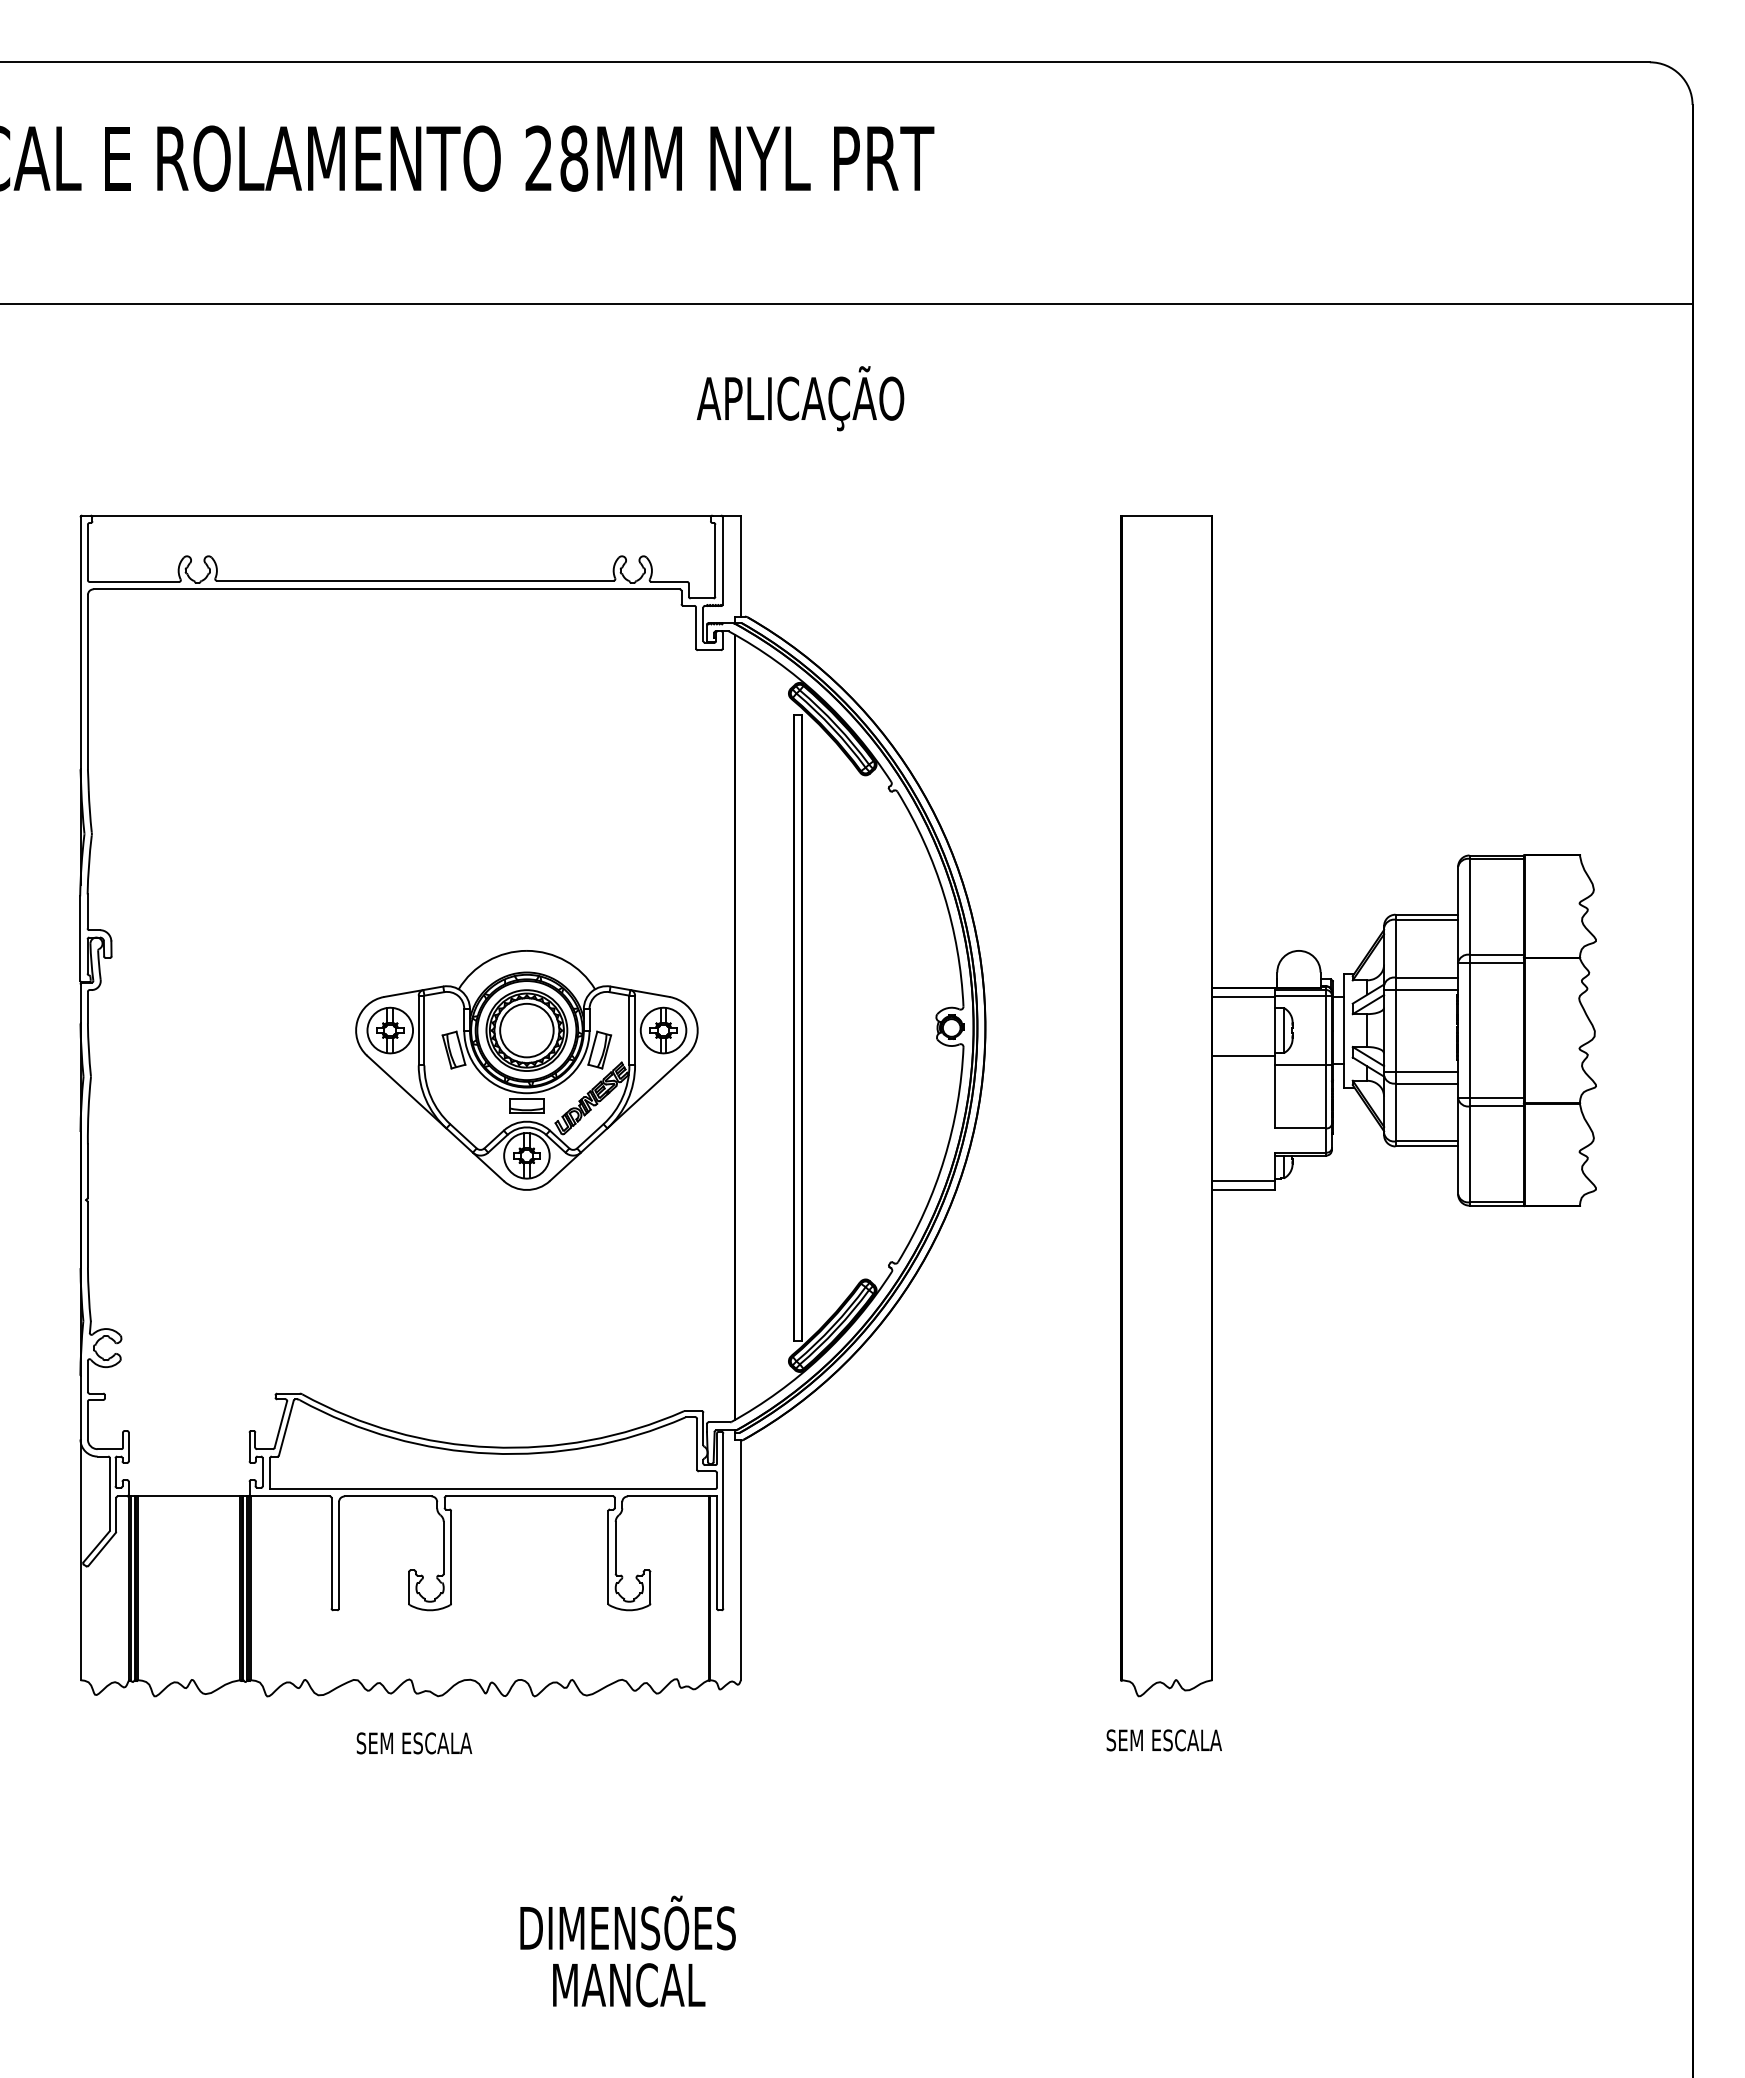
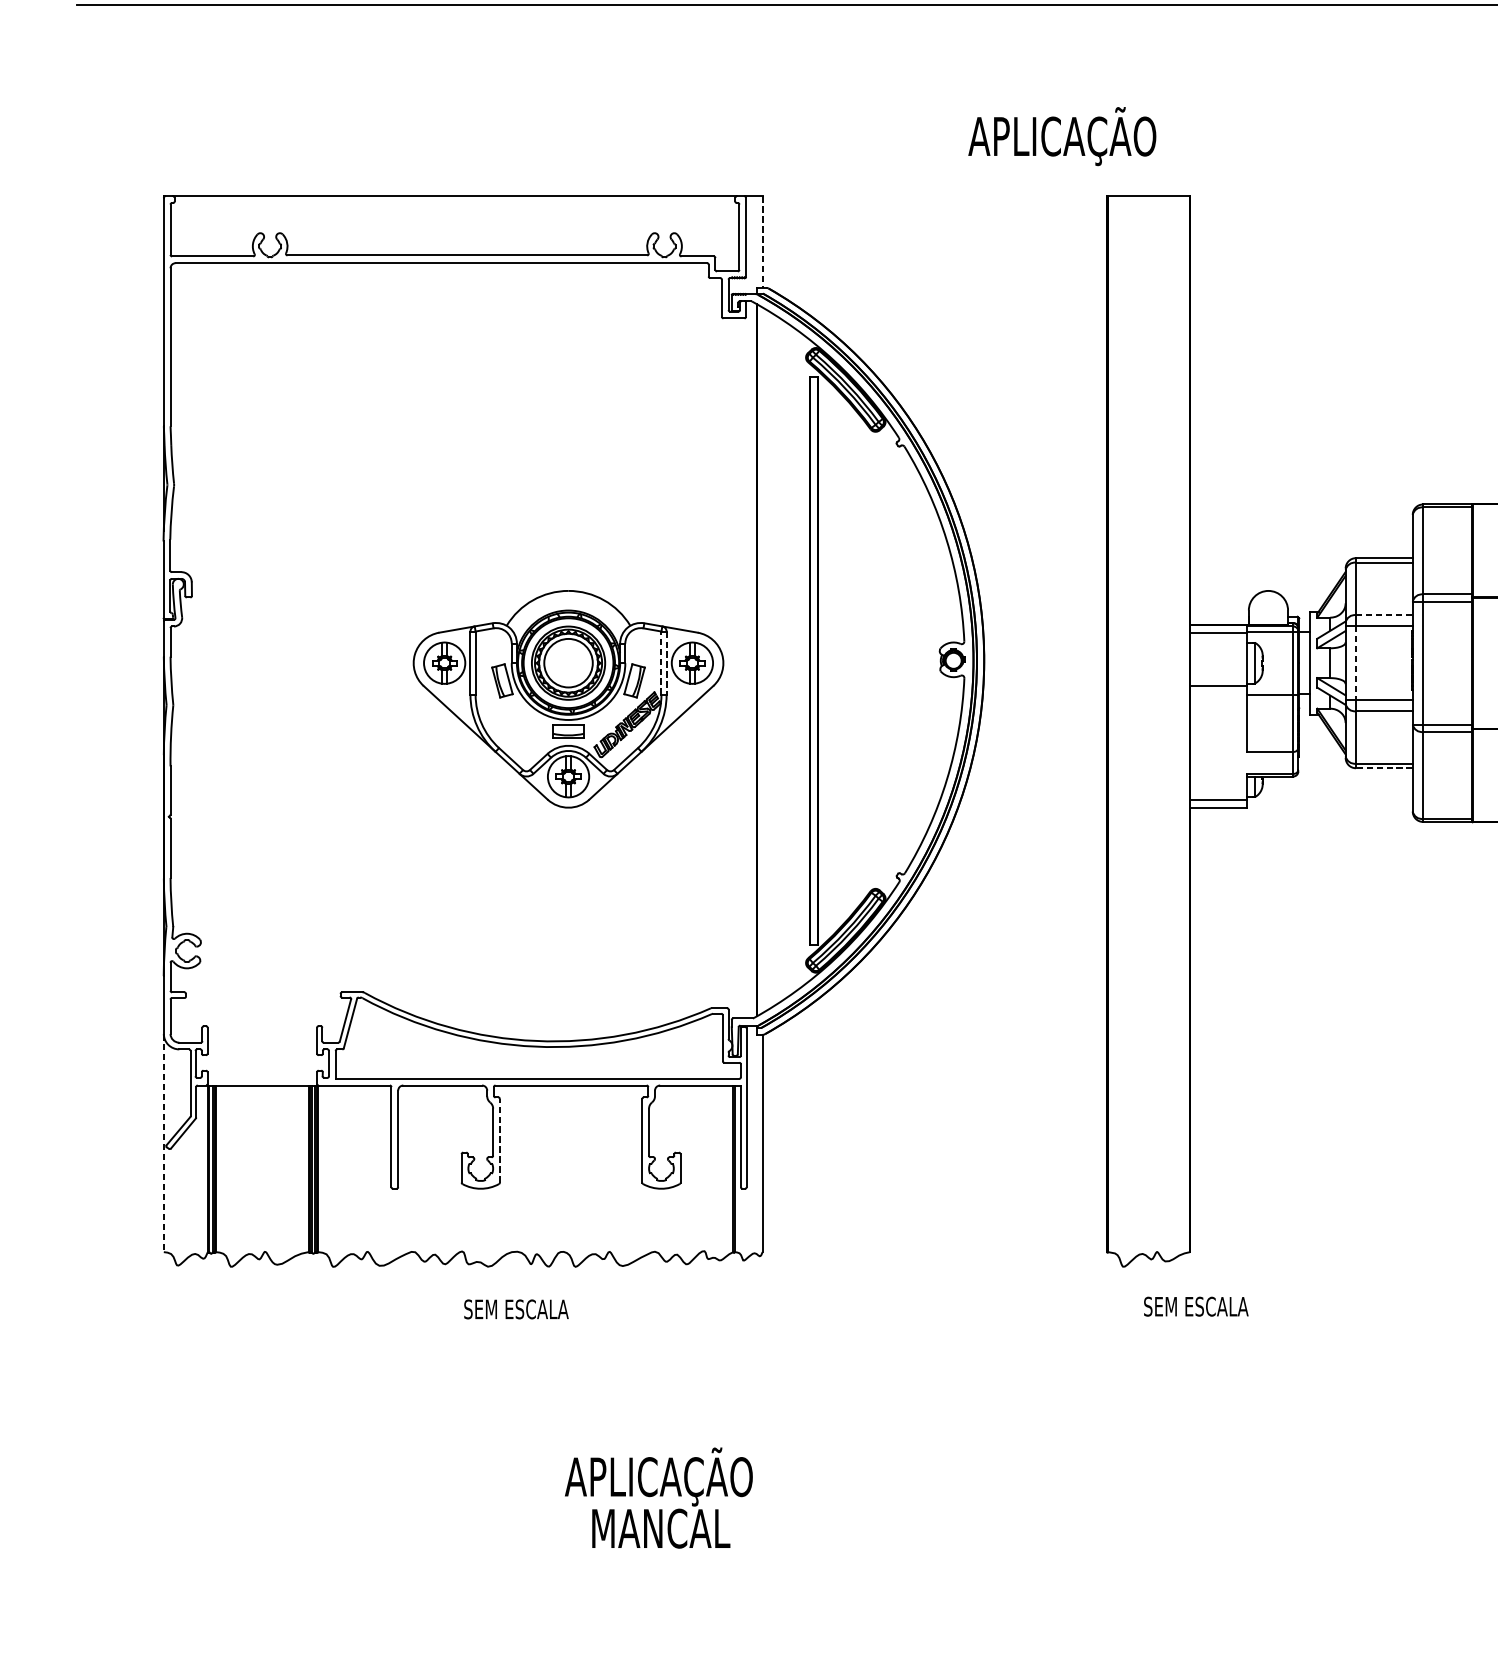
text: (800, 398) -> (1062, 136), moved
line: (741, 566) -> (763, 242), solid -> dashed
line: (1427, 977) -> (1385, 615), solid -> dashed
line: (629, 1030) -> (661, 663), solid -> dashed
line: (635, 1030) -> (666, 663), solid -> dashed
line: (1395, 1030) -> (1356, 663), solid -> dashed
line: (1426, 1146) -> (1384, 768), solid -> dashed
line: (451, 1556) -> (500, 1139), solid -> dashed
line: (80, 1560) -> (163, 1143), solid -> dashed
text: (1163, 1740) -> (1195, 1306), moved
text: (414, 1743) -> (516, 1309), moved
text: (627, 1927) -> (659, 1476), DIMENSÕES -> APLICAÇÃO

